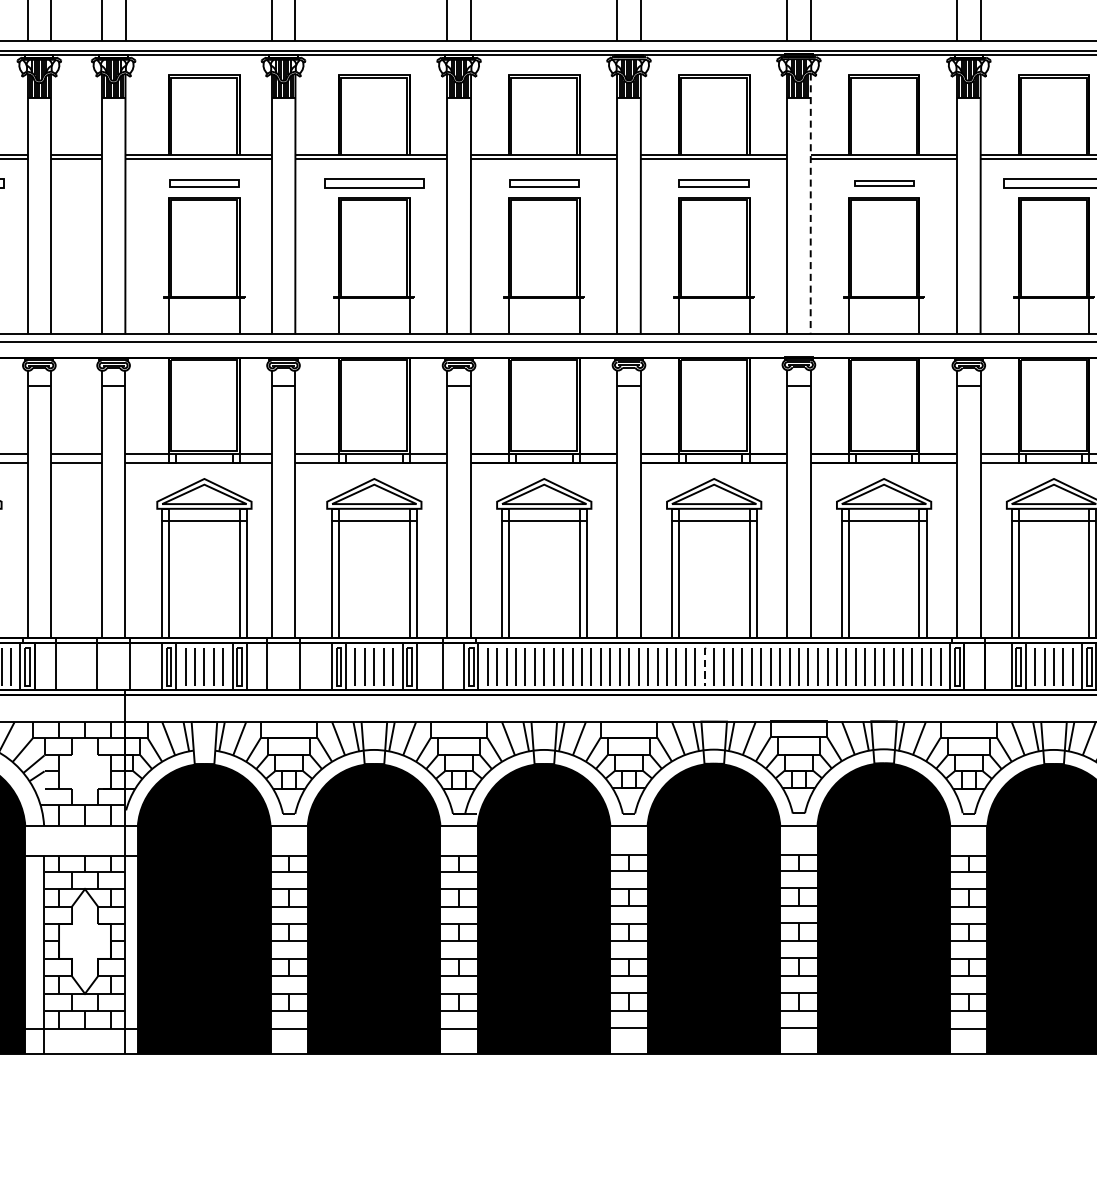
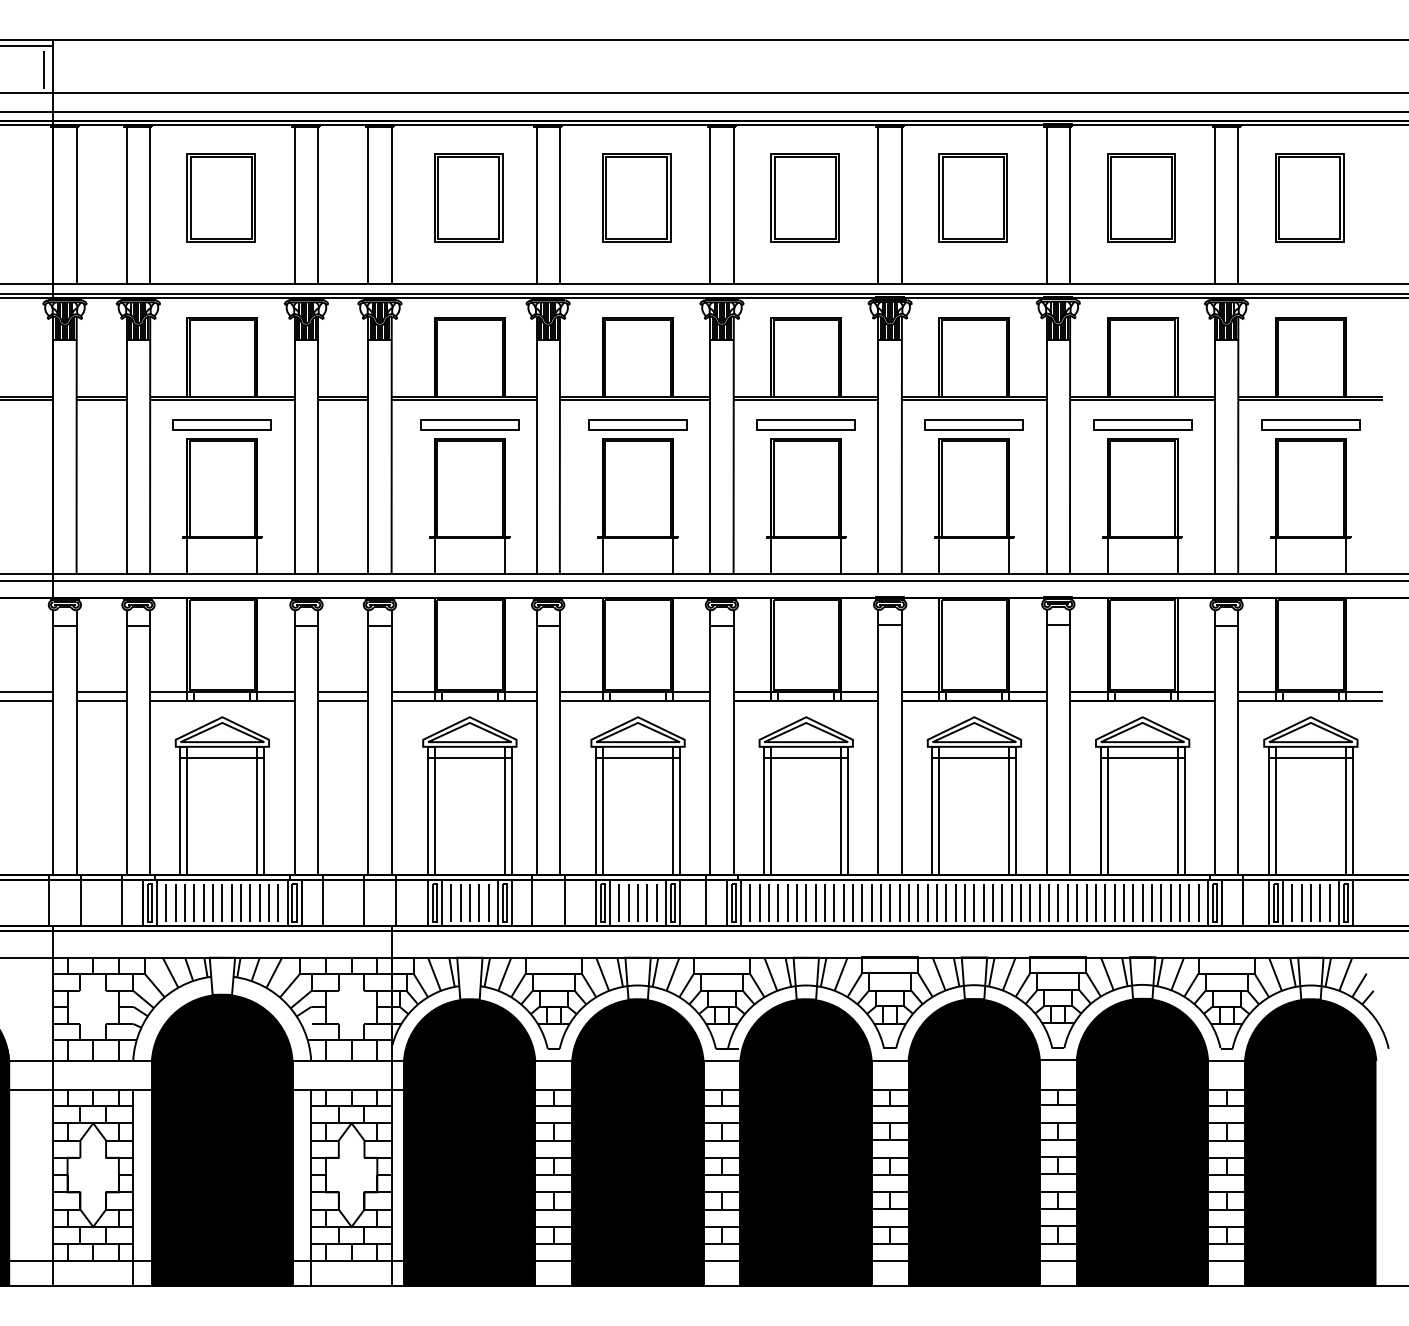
part: (204, 183) -> (469, 424), size x1.43
part: (543, 183) -> (805, 424), size x1.43
part: (713, 183) -> (973, 424), size x1.43
part: (883, 183) -> (1142, 424), size x1.67
line: (811, 203) -> (1070, 444), dashed -> solid
line: (705, 667) -> (965, 903), dashed -> solid

